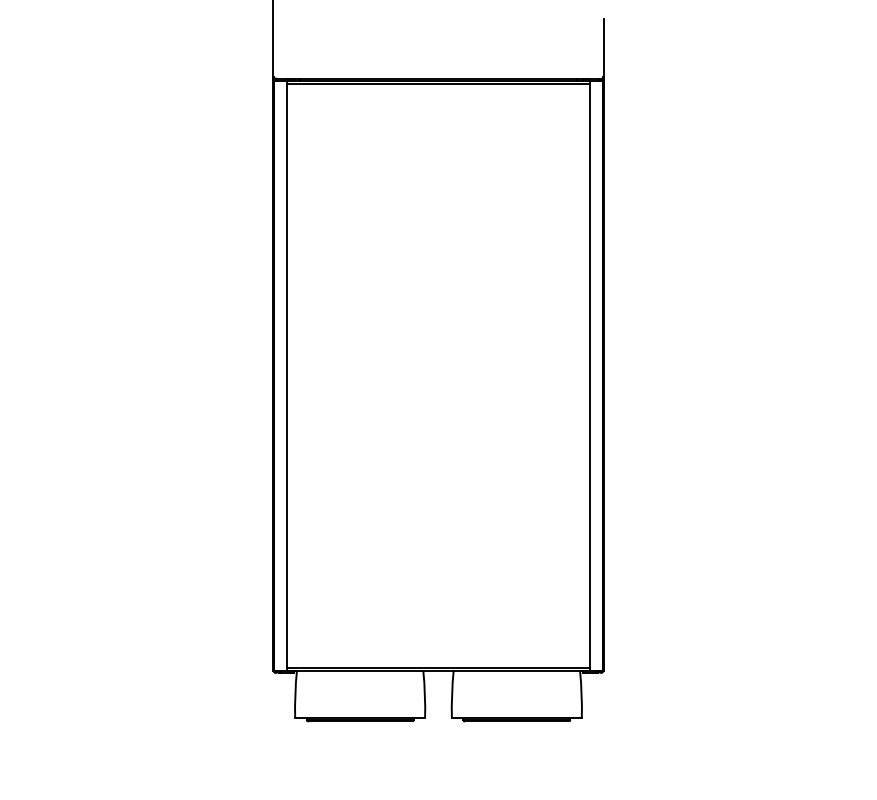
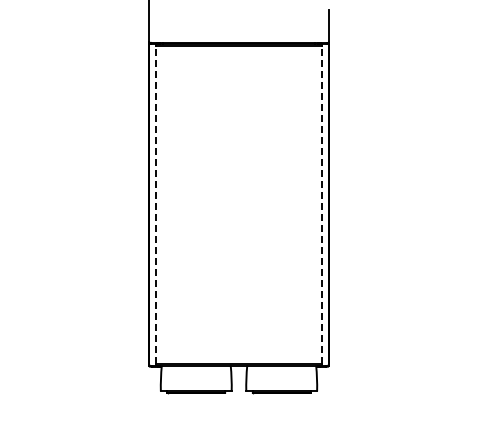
line: (287, 375) -> (156, 204), solid -> dashed
line: (589, 375) -> (321, 204), solid -> dashed

